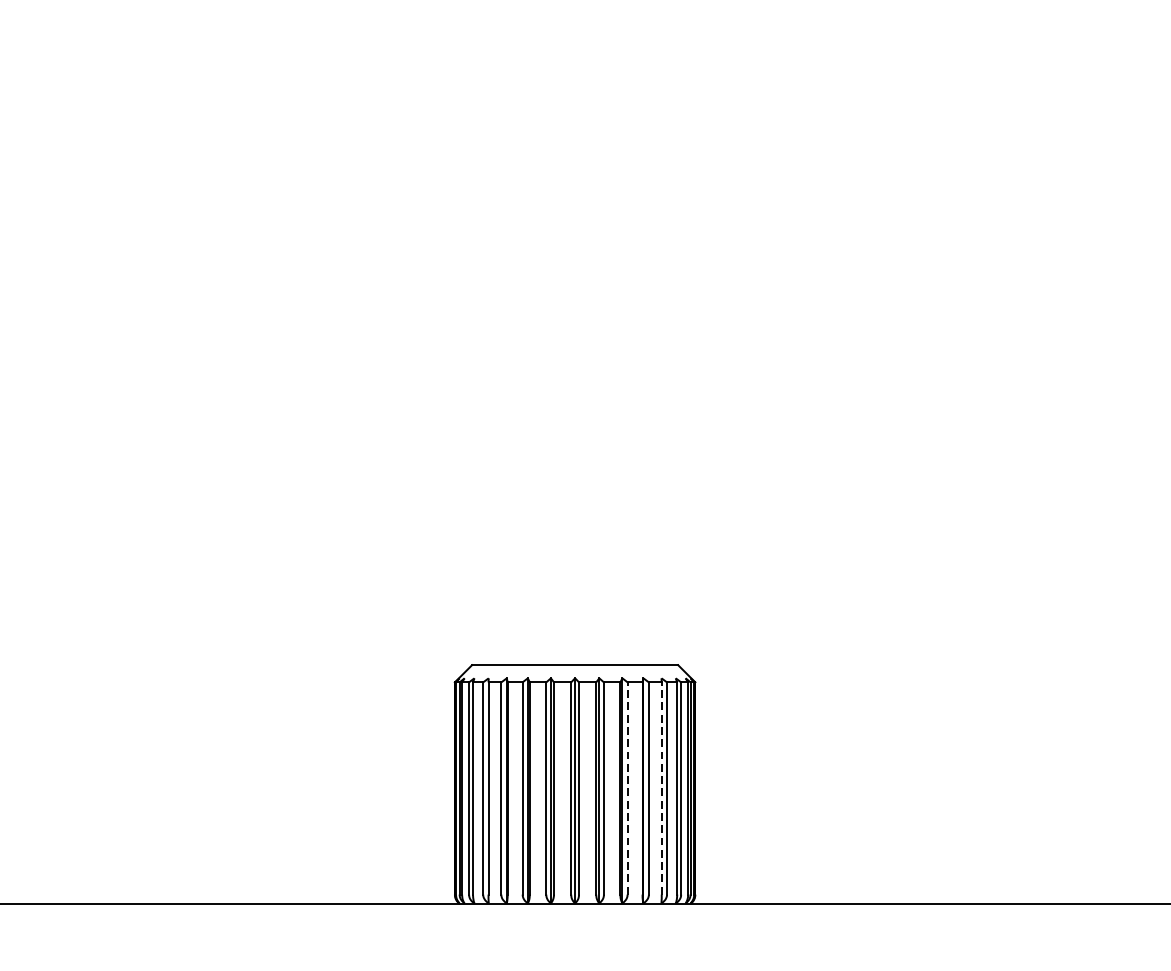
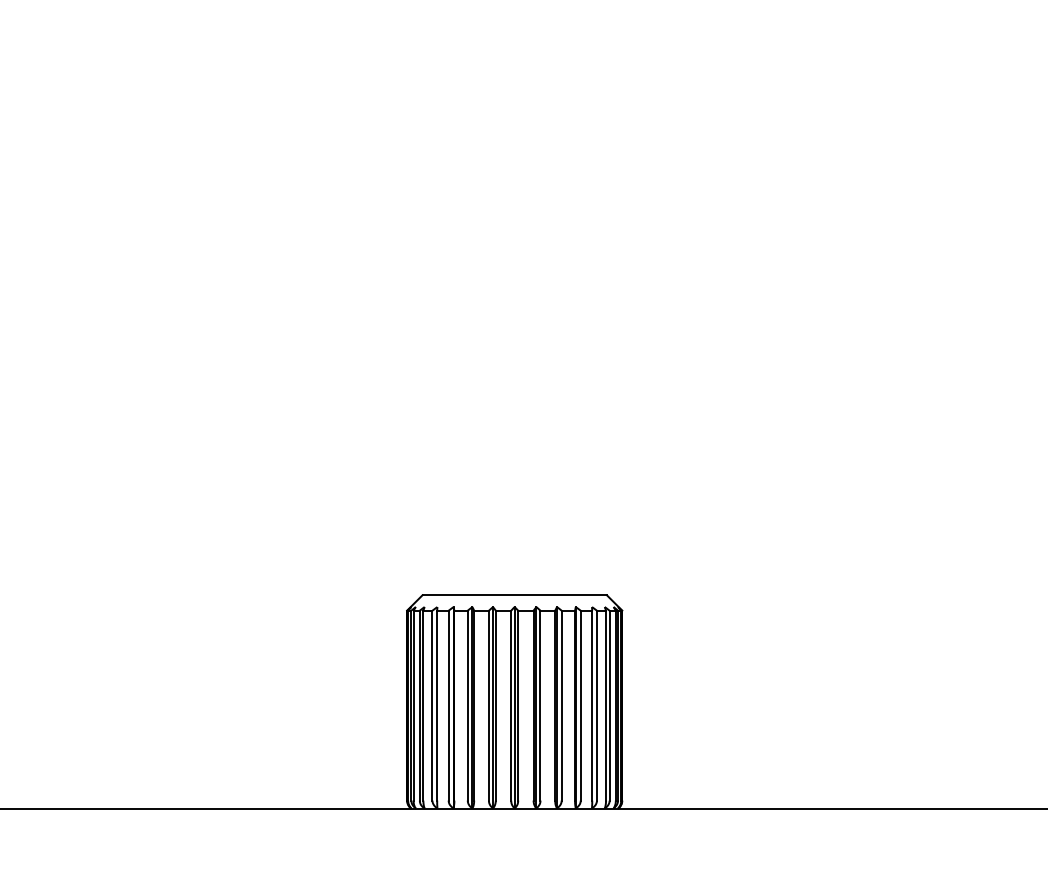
line: (627, 788) -> (561, 705), dashed -> solid
line: (662, 788) -> (592, 705), dashed -> solid

